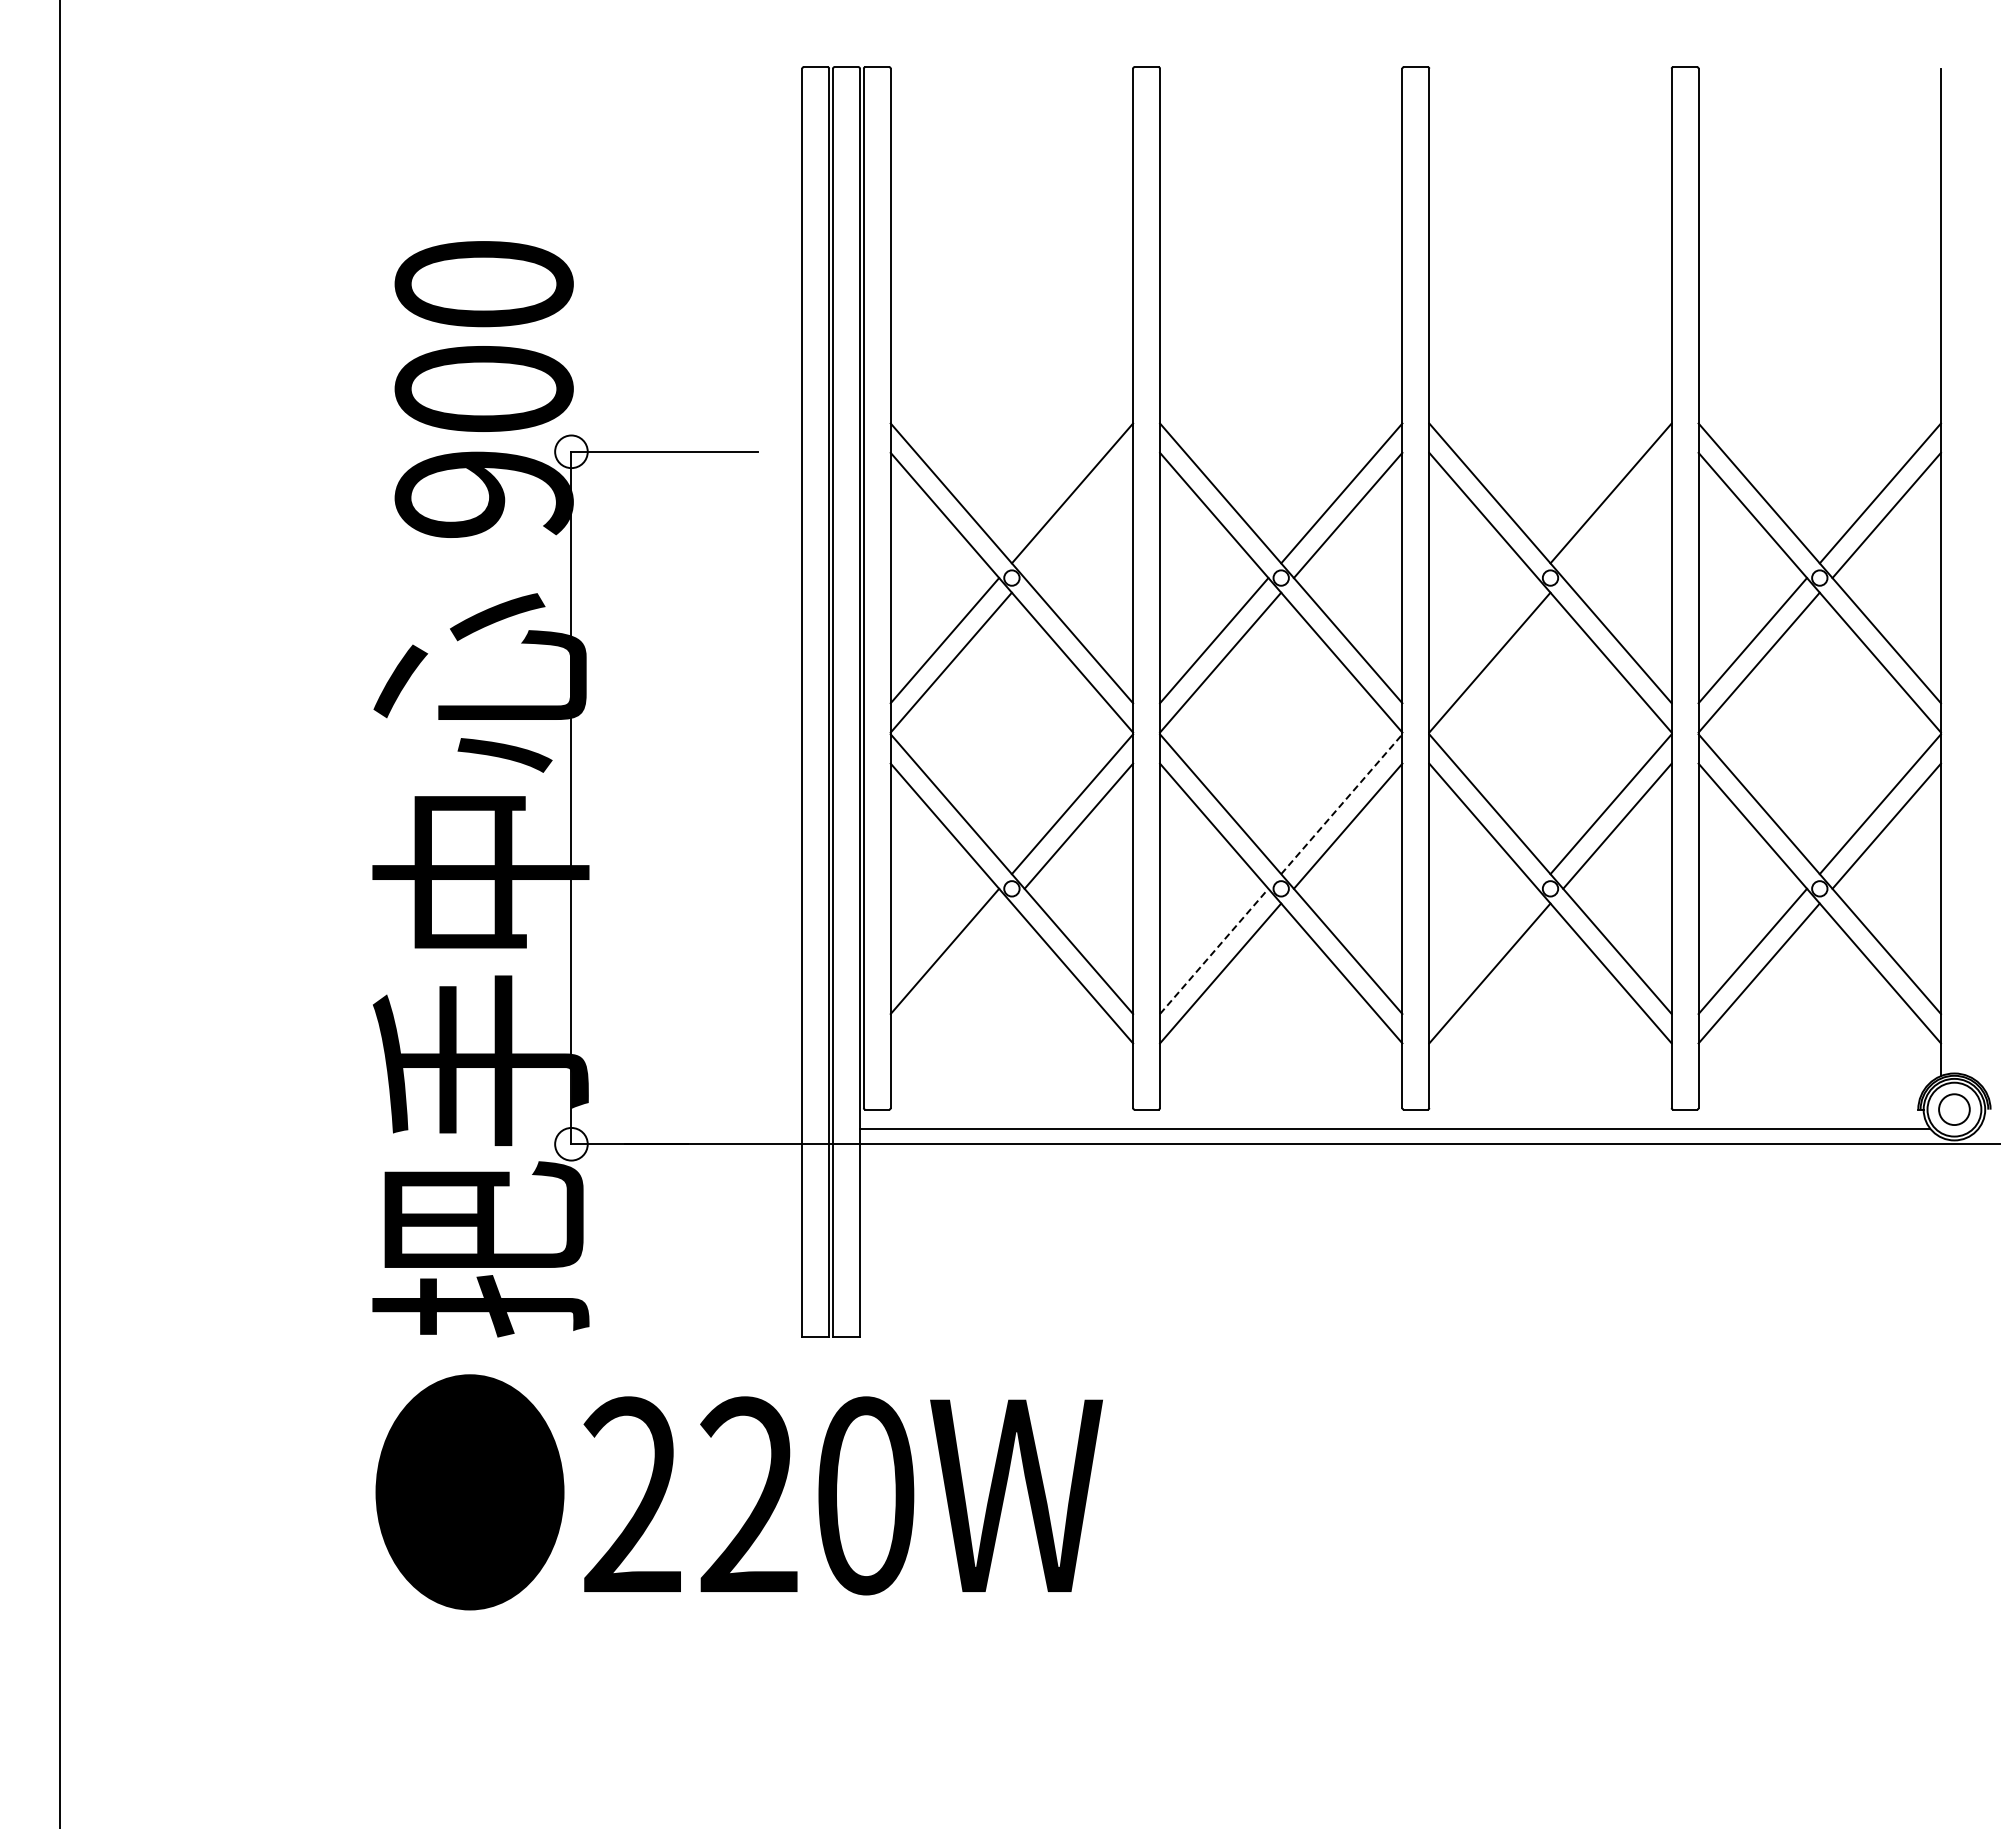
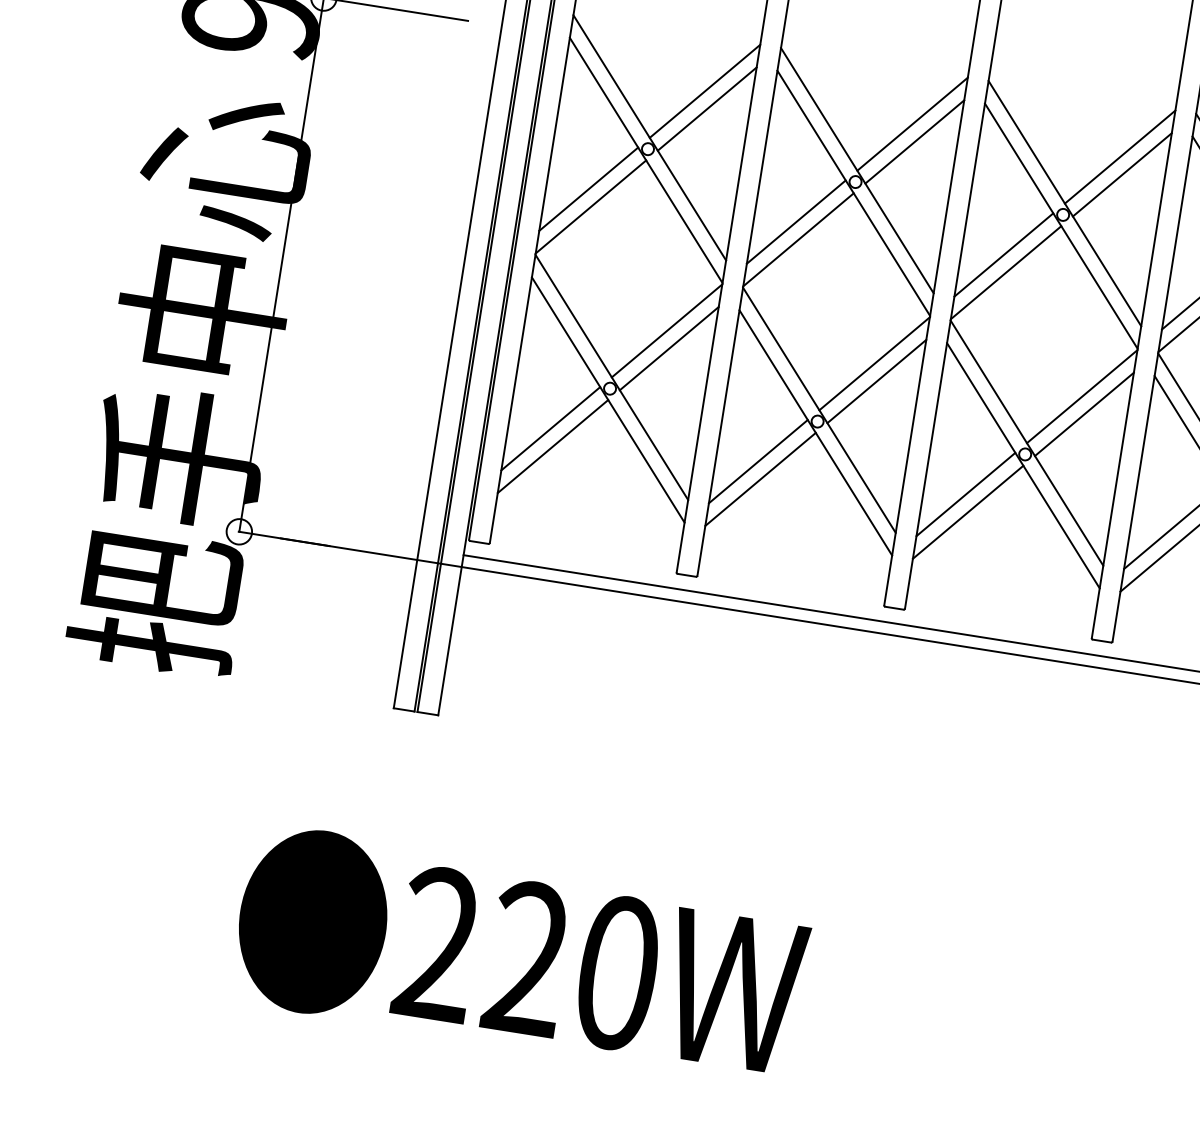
line: (1078, 515) -> (706, 109), added
line: (1617, 515) -> (1122, 174), added
line: (1483, 640) -> (1003, 254), added
line: (1341, 804) -> (874, 363), dashed -> solid
line: (1214, 951) -> (758, 461), dashed -> solid
line: (1483, 951) -> (965, 494), added
line: (950, 973) -> (552, 446), added
text: (738, 1492) -> (520, 954), moved

